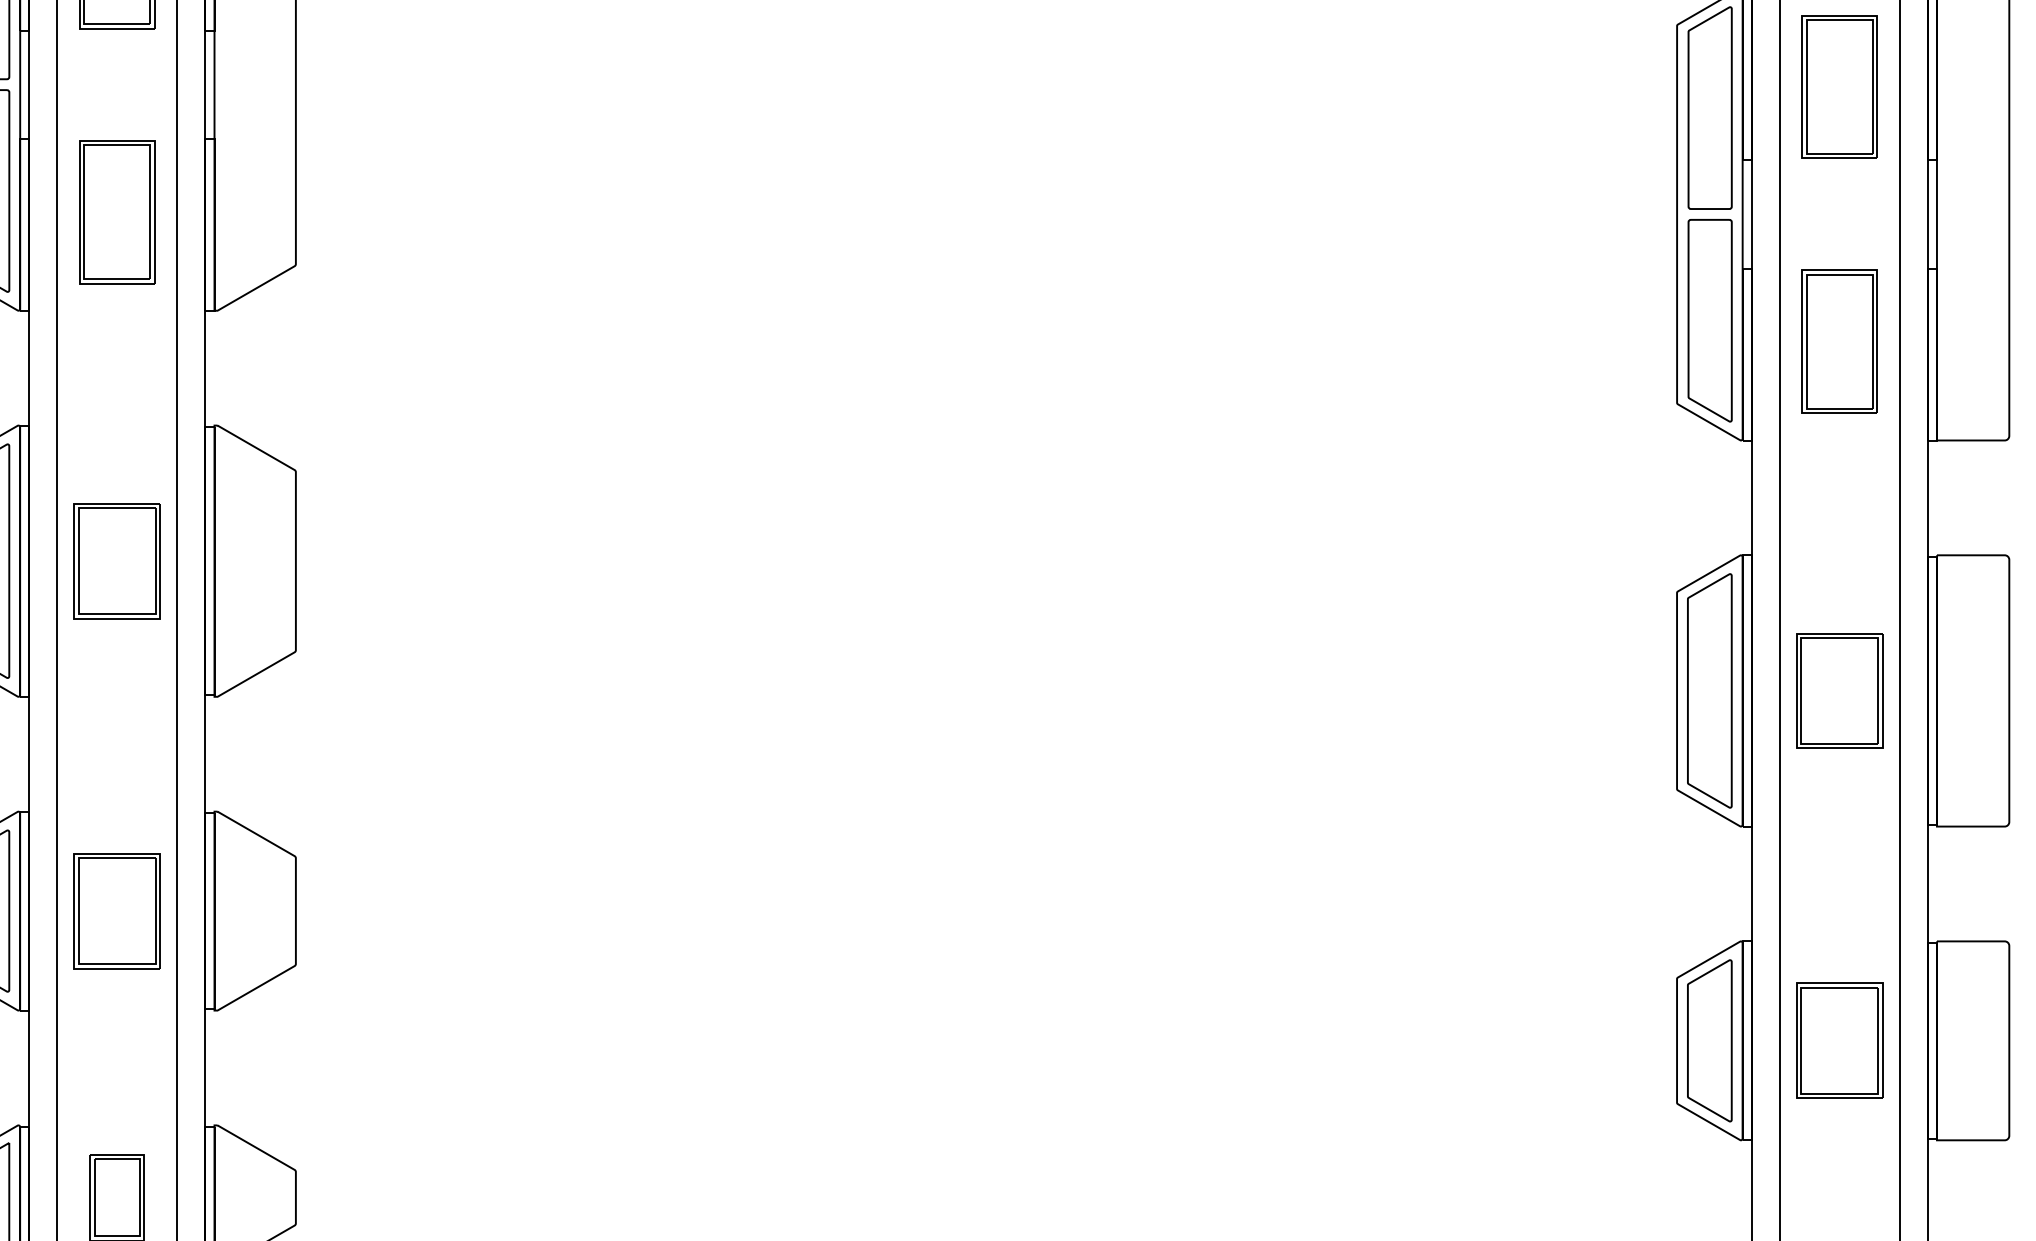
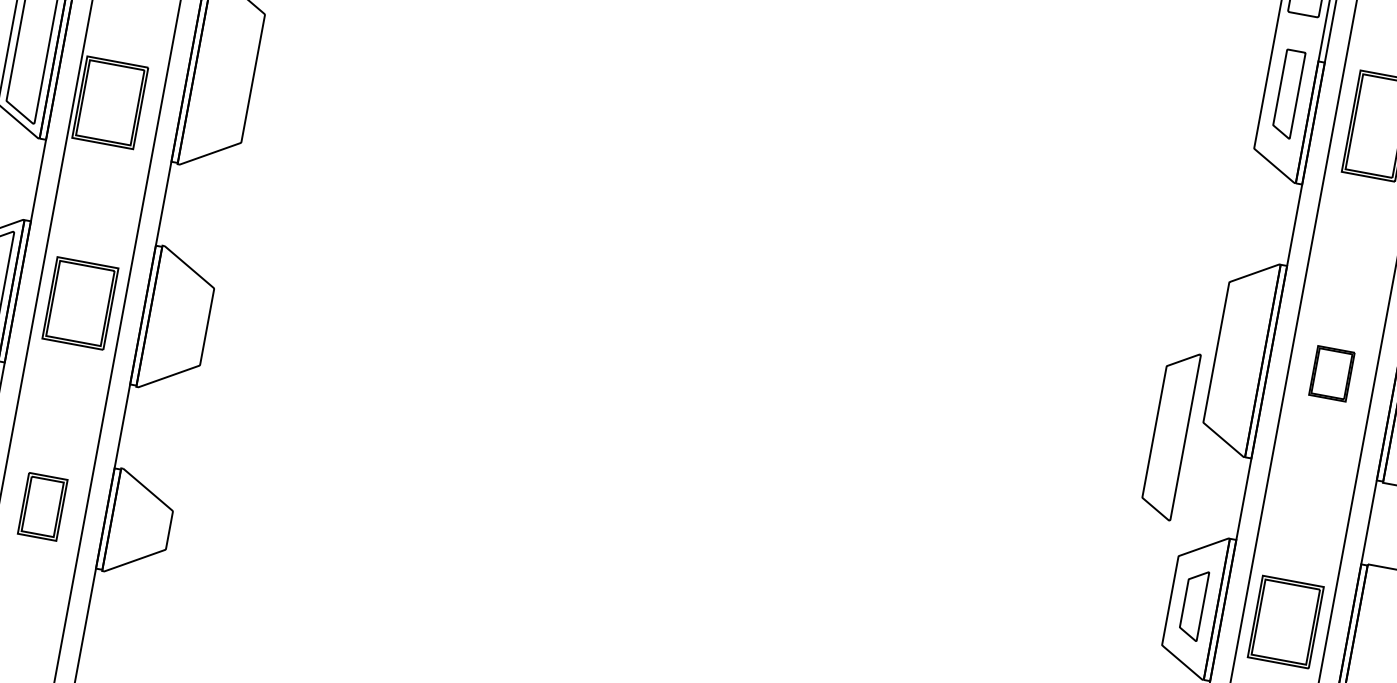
part: (1709, 320) -> (1288, 93), size x0.6
part: (116, 561) -> (109, 102), moved
part: (1709, 690) -> (1169, 434), moved
part: (1839, 690) -> (1331, 373), size x0.6
part: (1709, 1040) -> (1193, 604), size x0.6

